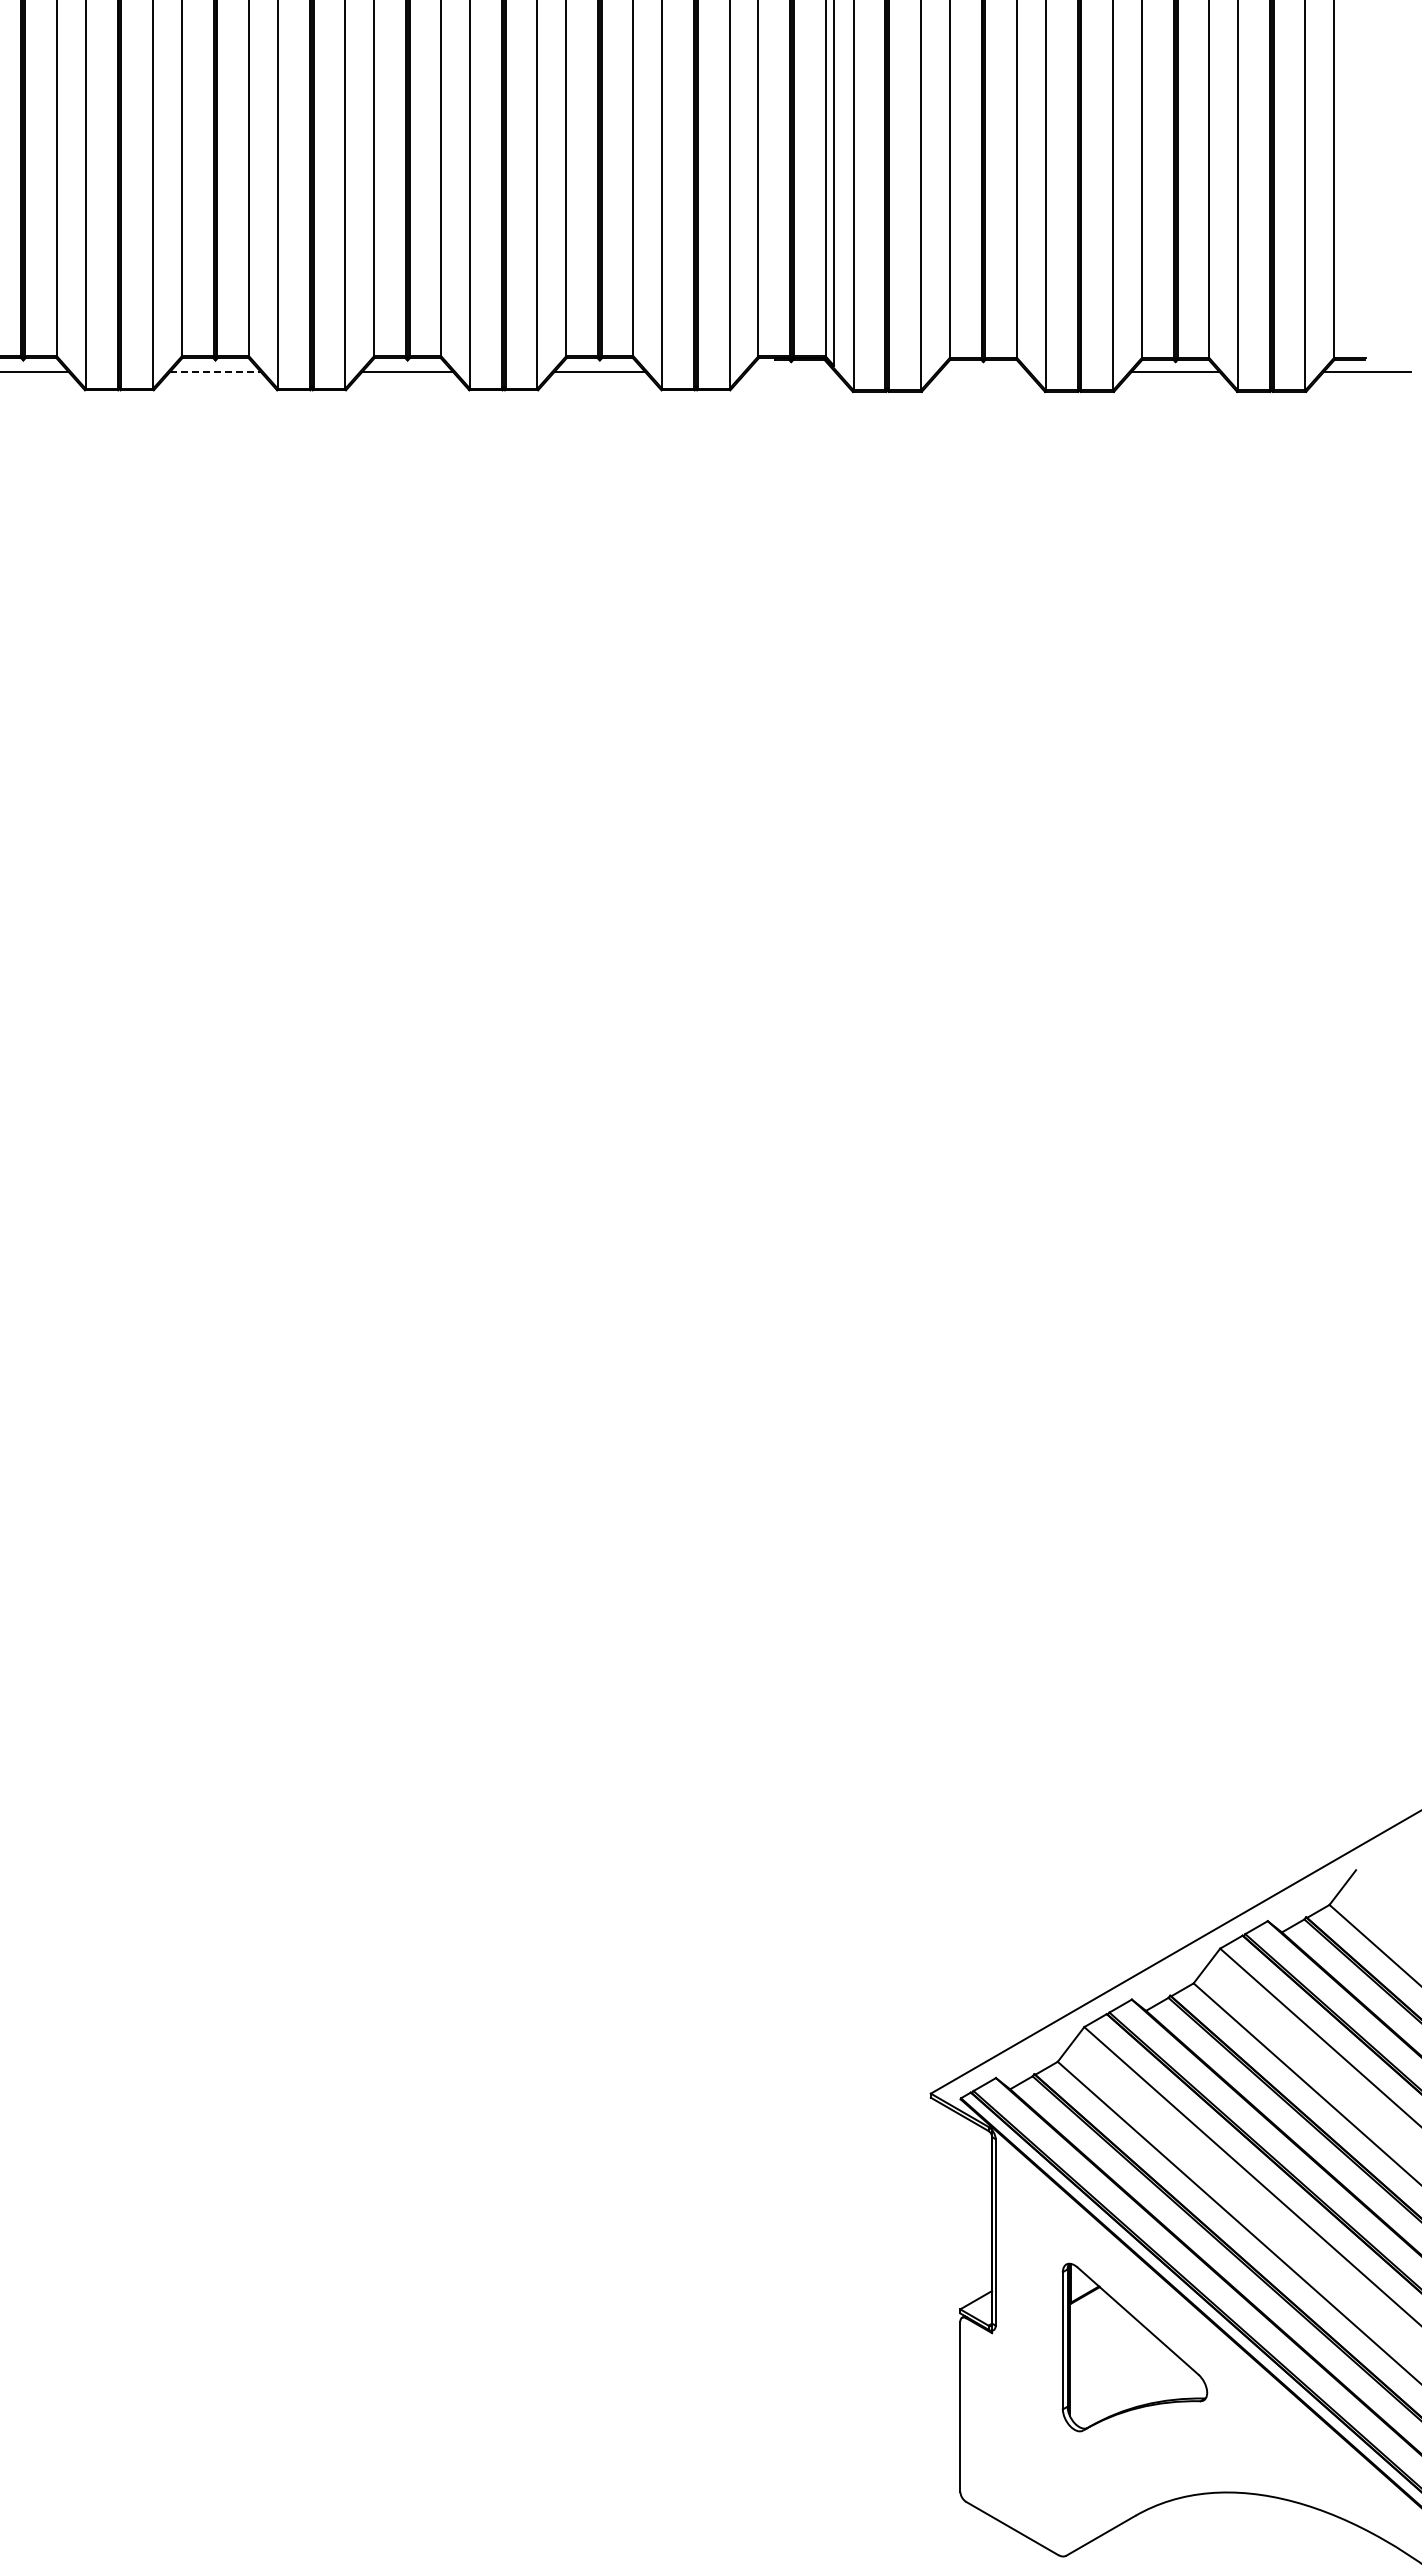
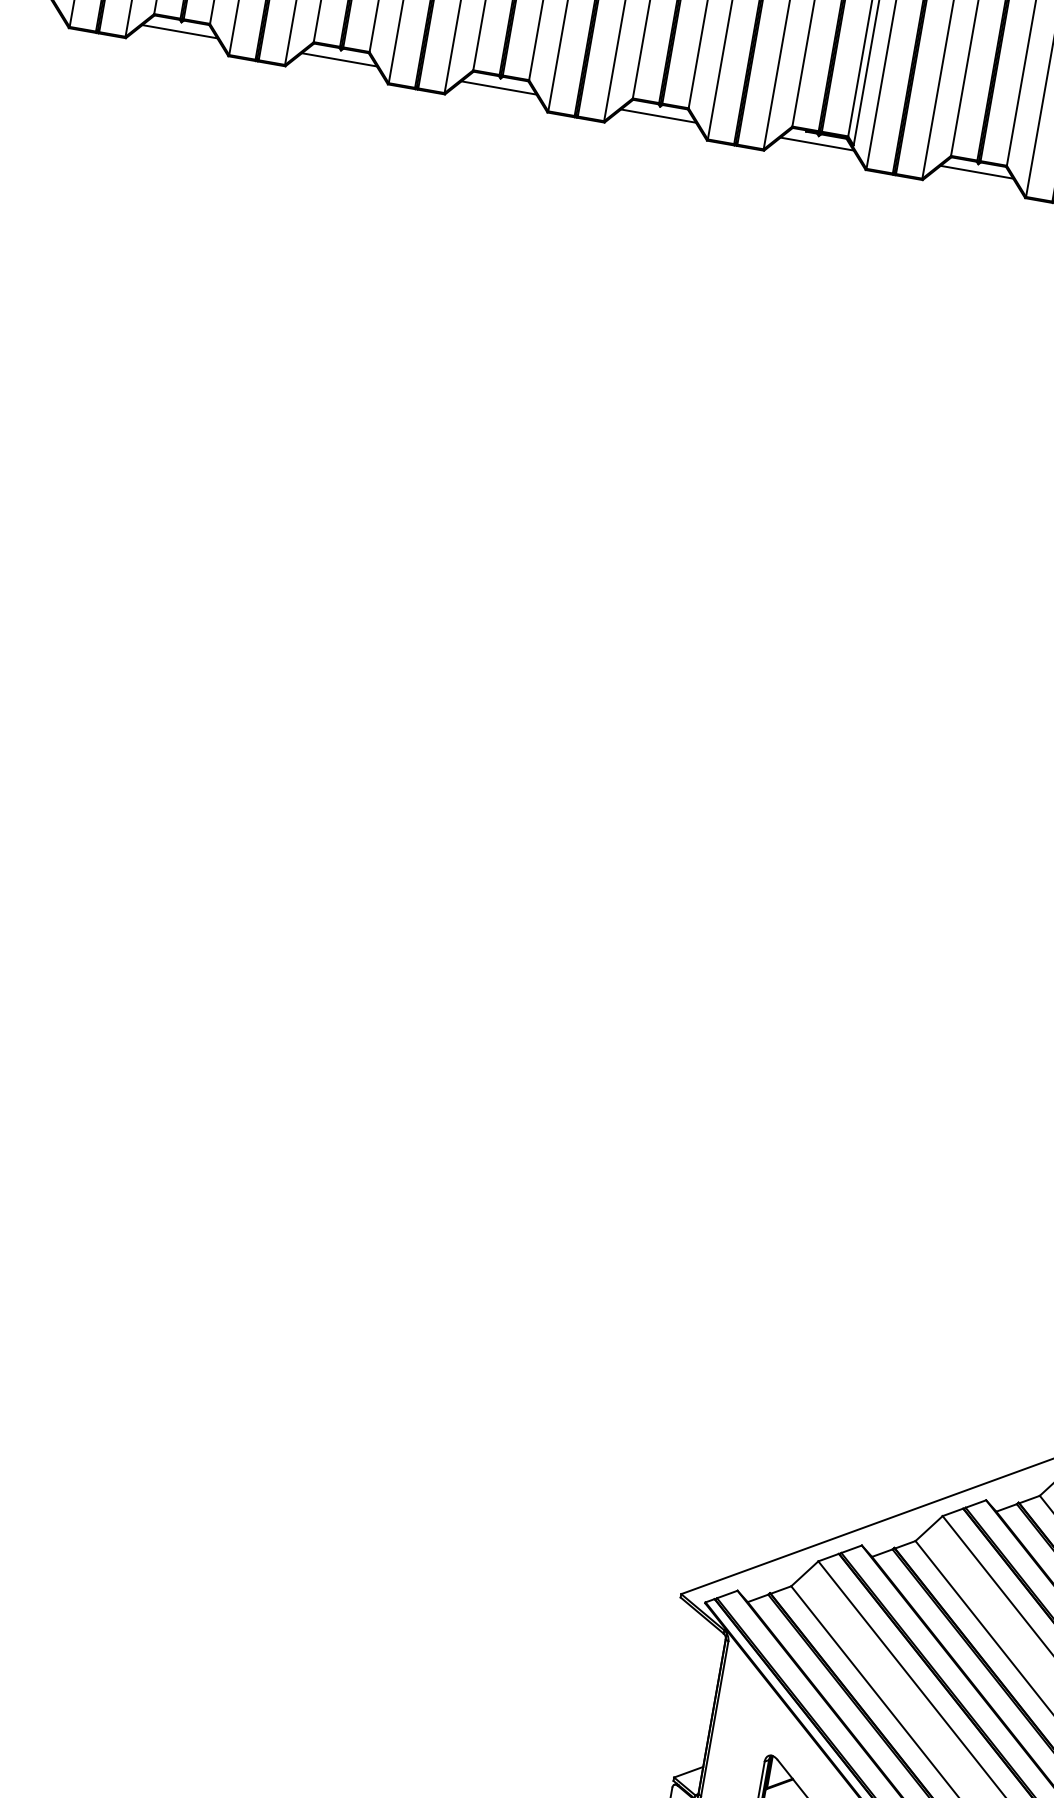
line: (216, 371) -> (340, 59), dashed -> solid
line: (790, 371) -> (816, 143), added
line: (983, 371) -> (977, 172), added

